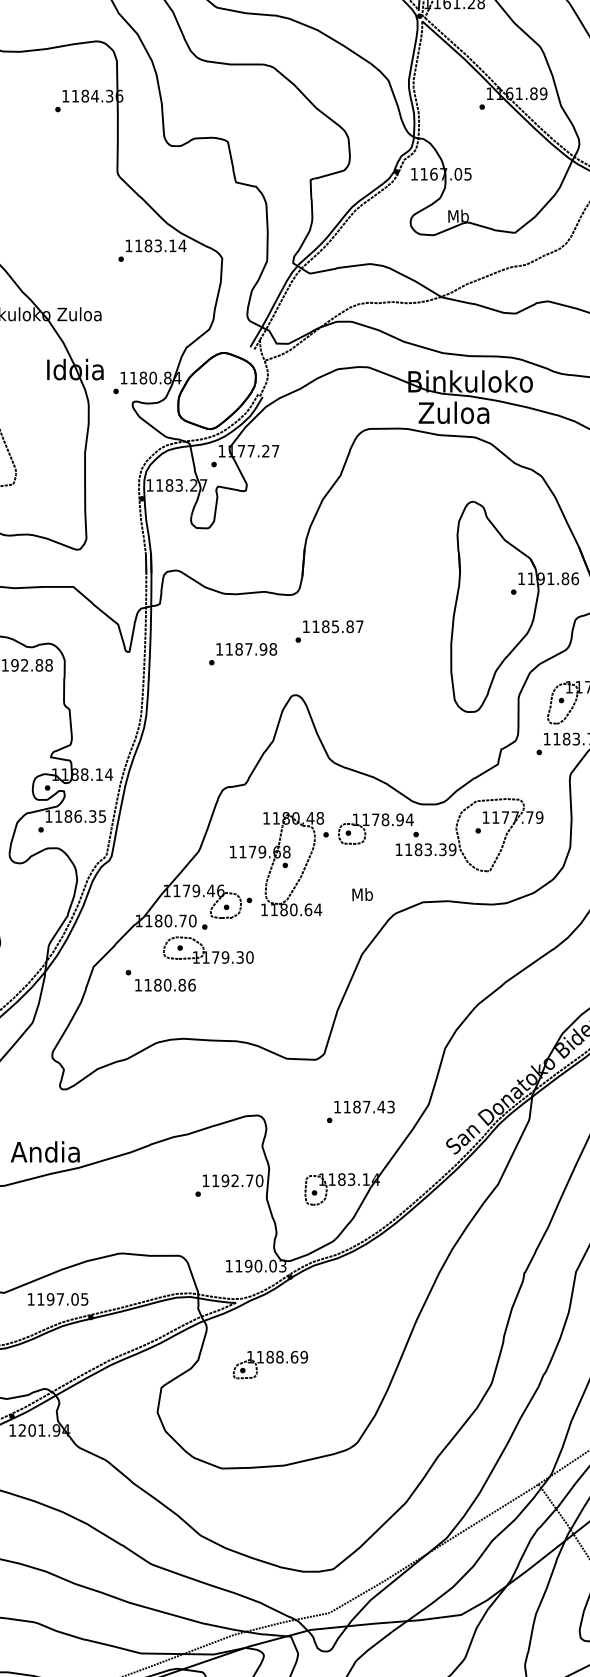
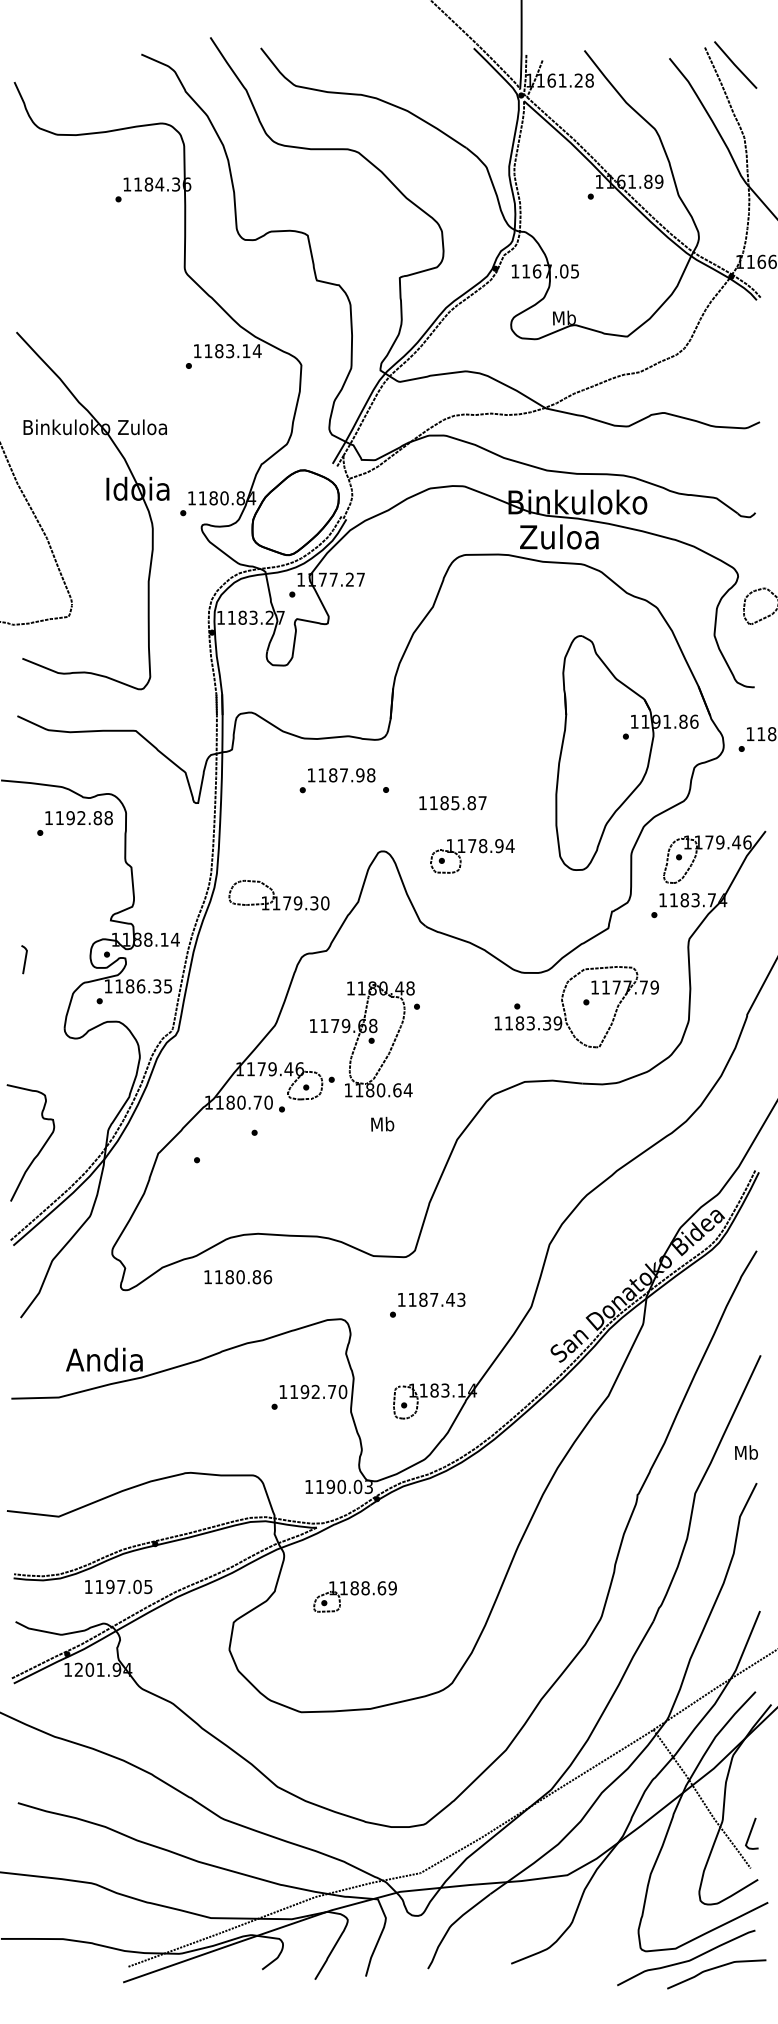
text: (332, 627) -> (452, 803), moved
text: (242, 654) -> (337, 780), moved
part: (375, 829) -> (472, 856), moved
text: (362, 893) -> (382, 1123), moved
part: (207, 950) -> (278, 895), moved
text: (165, 985) -> (238, 1277), moved
text: (360, 1111) -> (427, 1304), moved
text: (57, 1299) -> (118, 1586), moved

